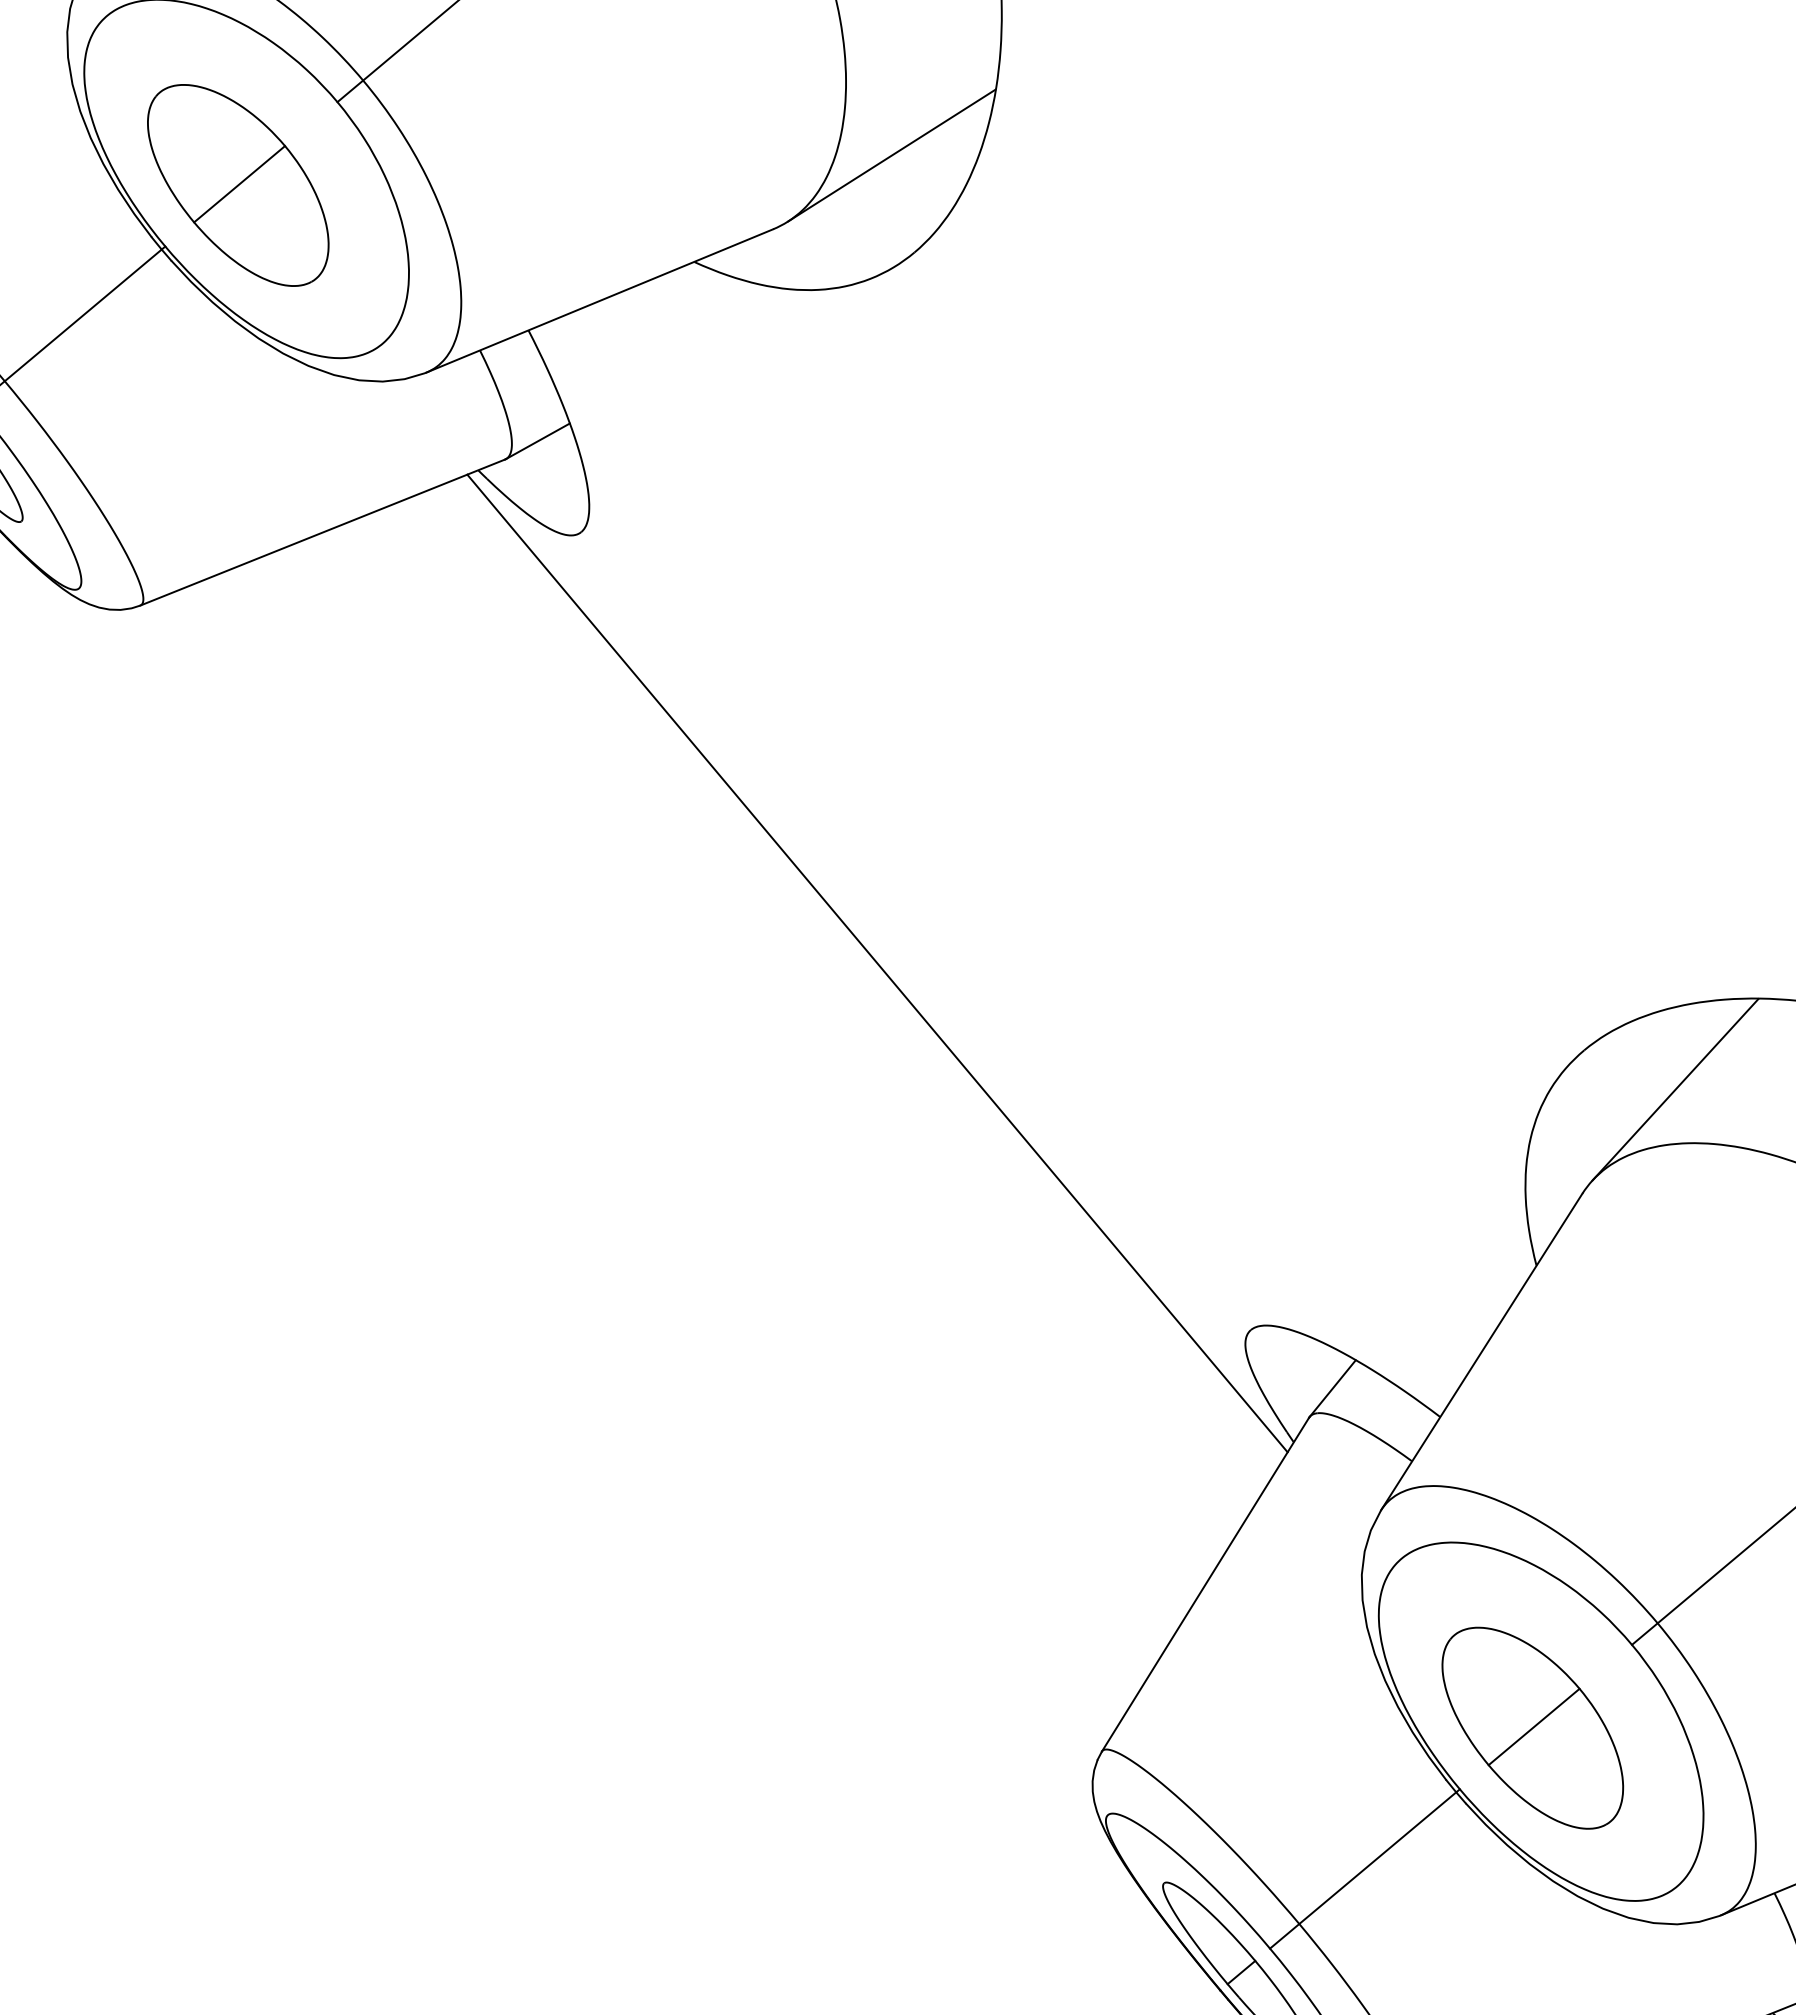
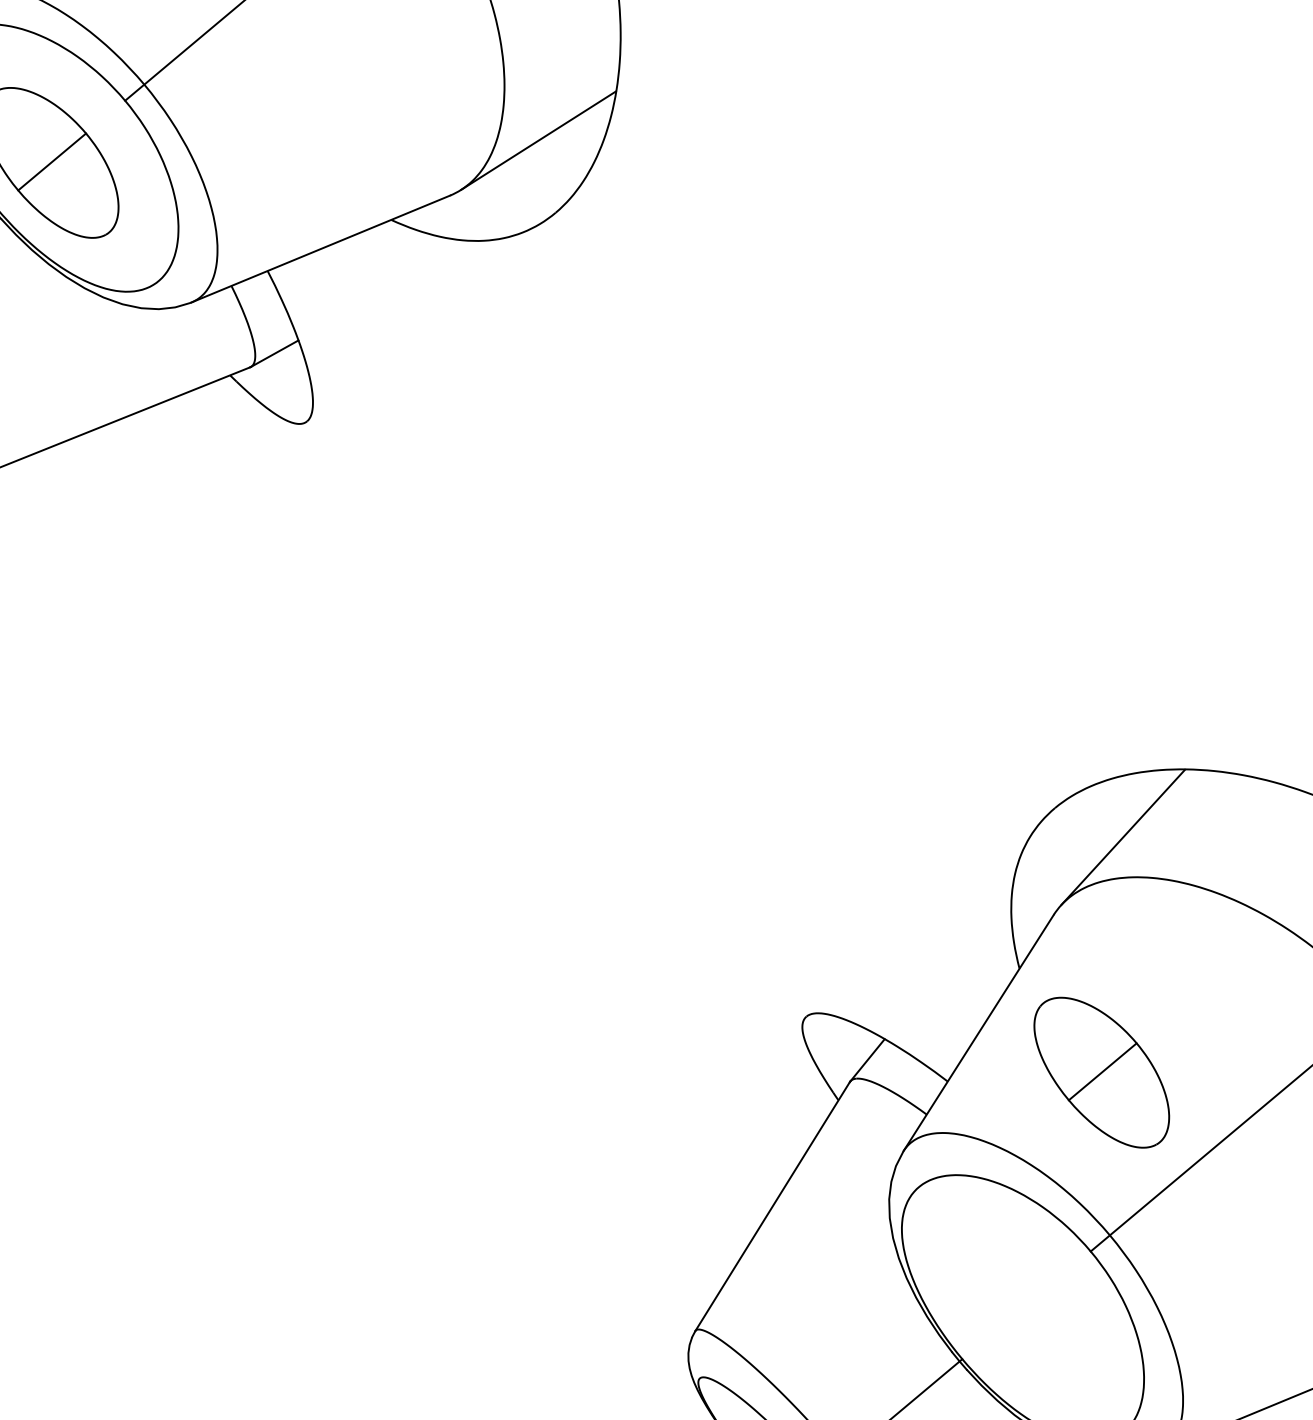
line: (877, 963) -> (527, 743), removed
part: (1532, 1727) -> (1101, 1072), moved

